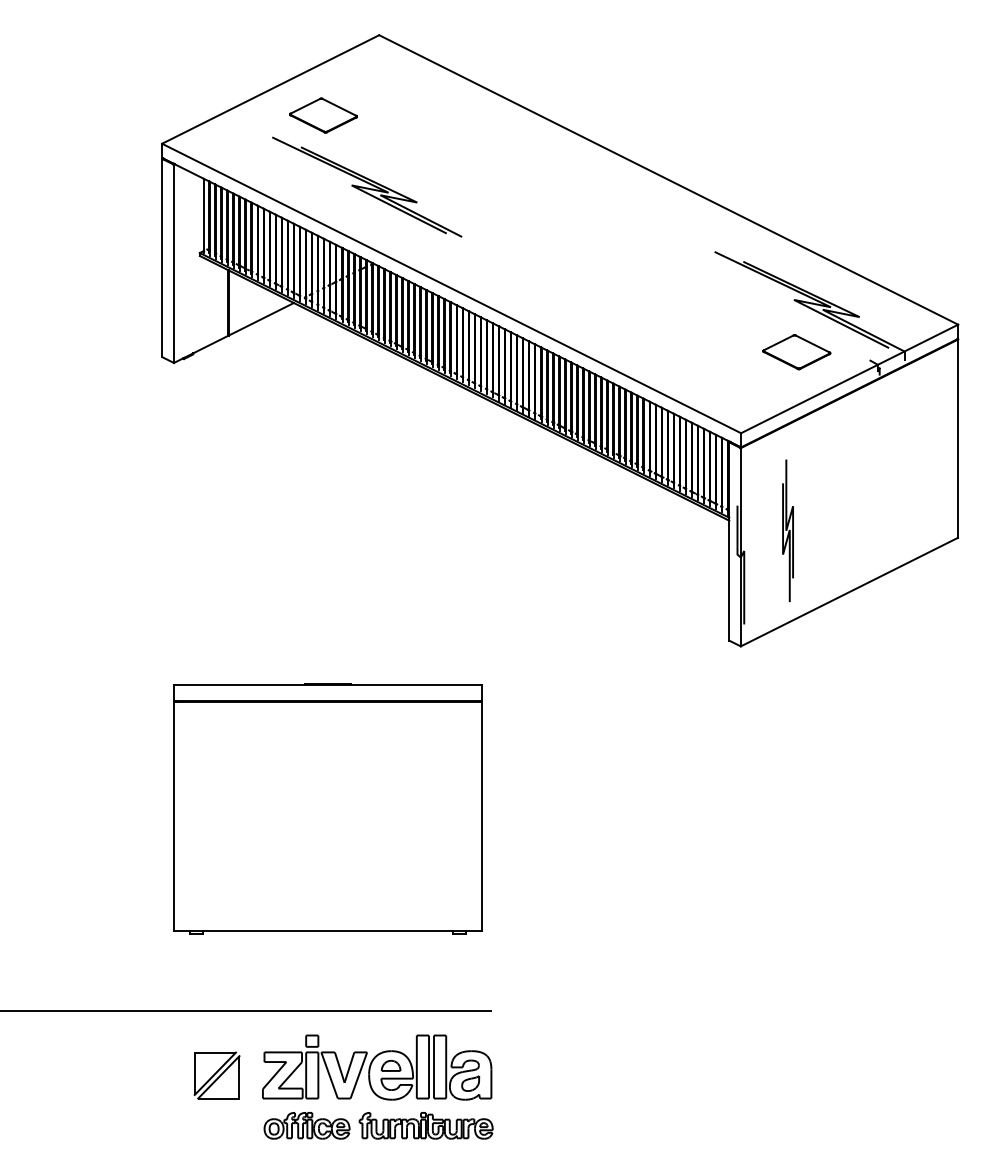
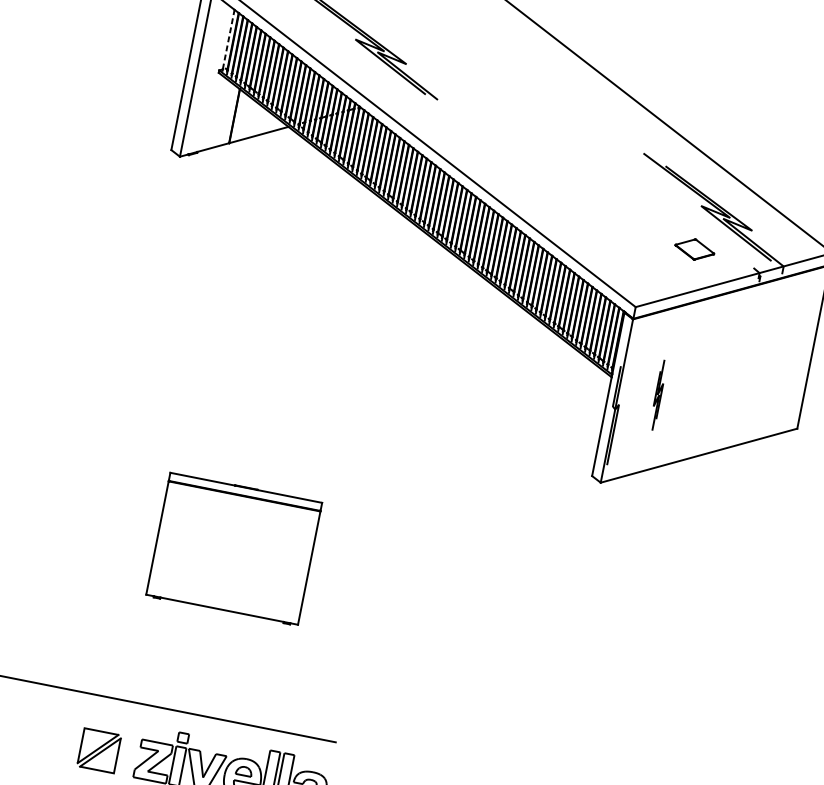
line: (203, 214) -> (228, 39), solid -> dashed
part: (796, 352) -> (694, 249), size x0.7
part: (787, 530) -> (658, 394), size x0.6
part: (327, 808) -> (233, 548), size x0.6

